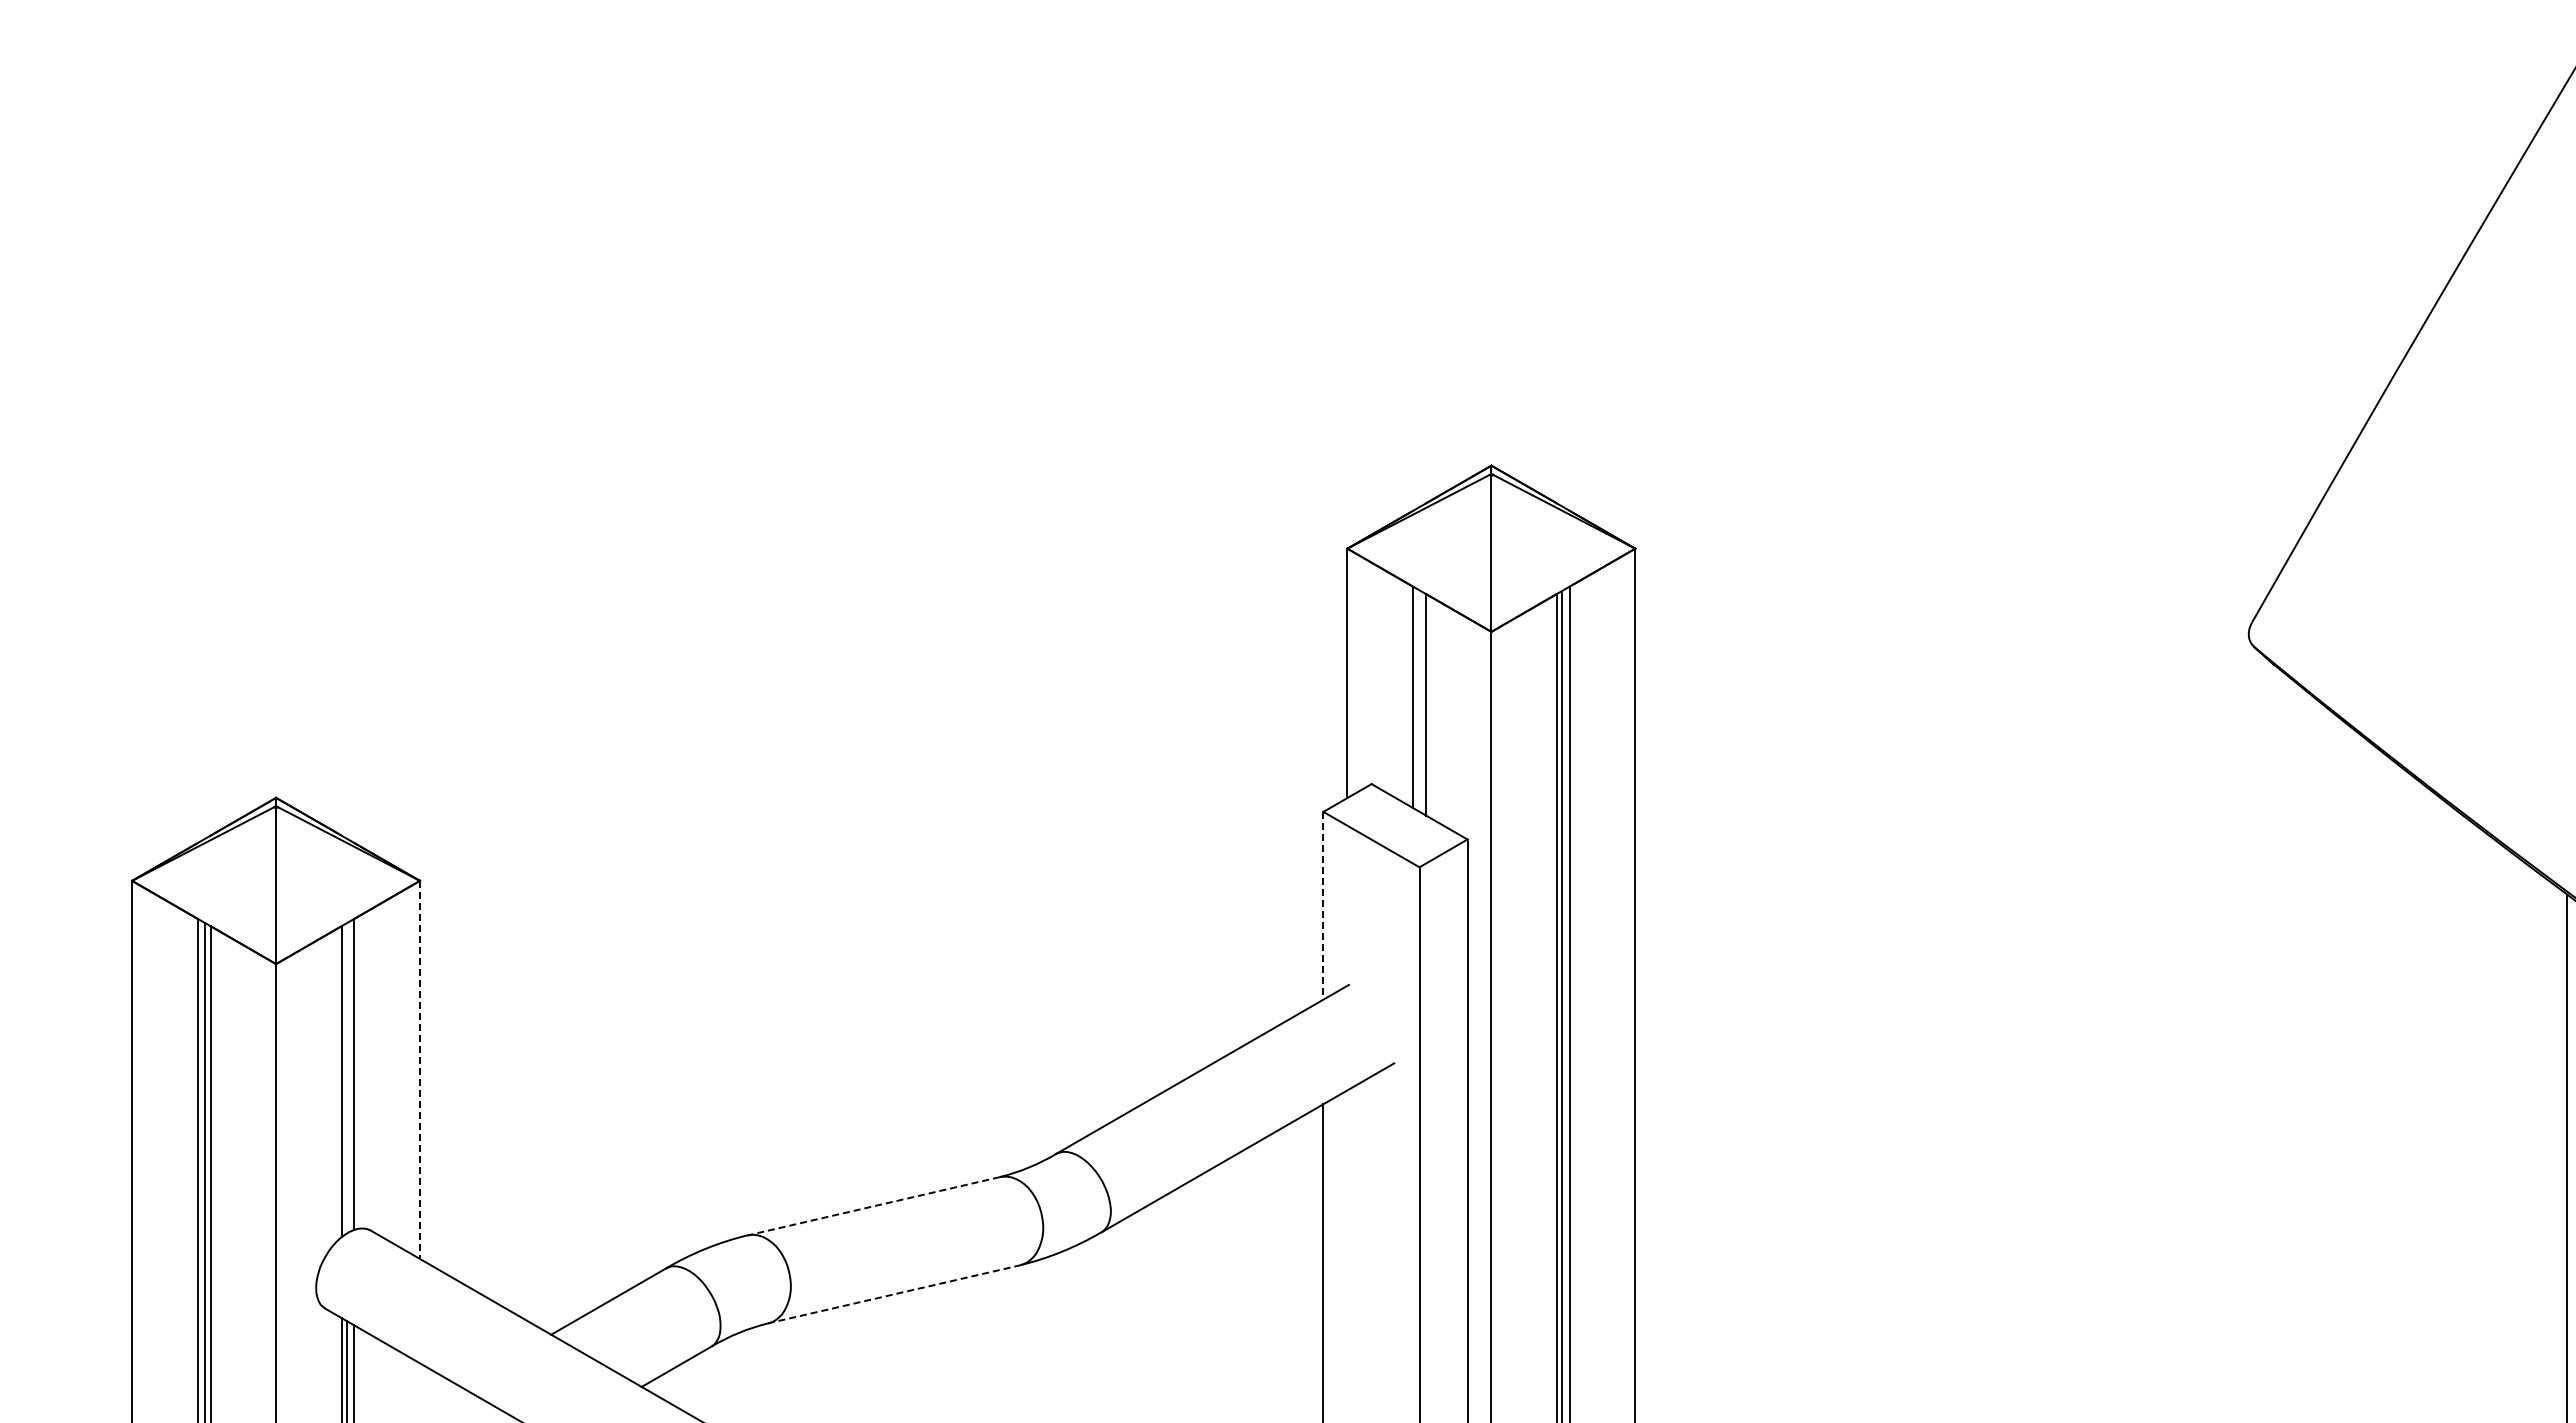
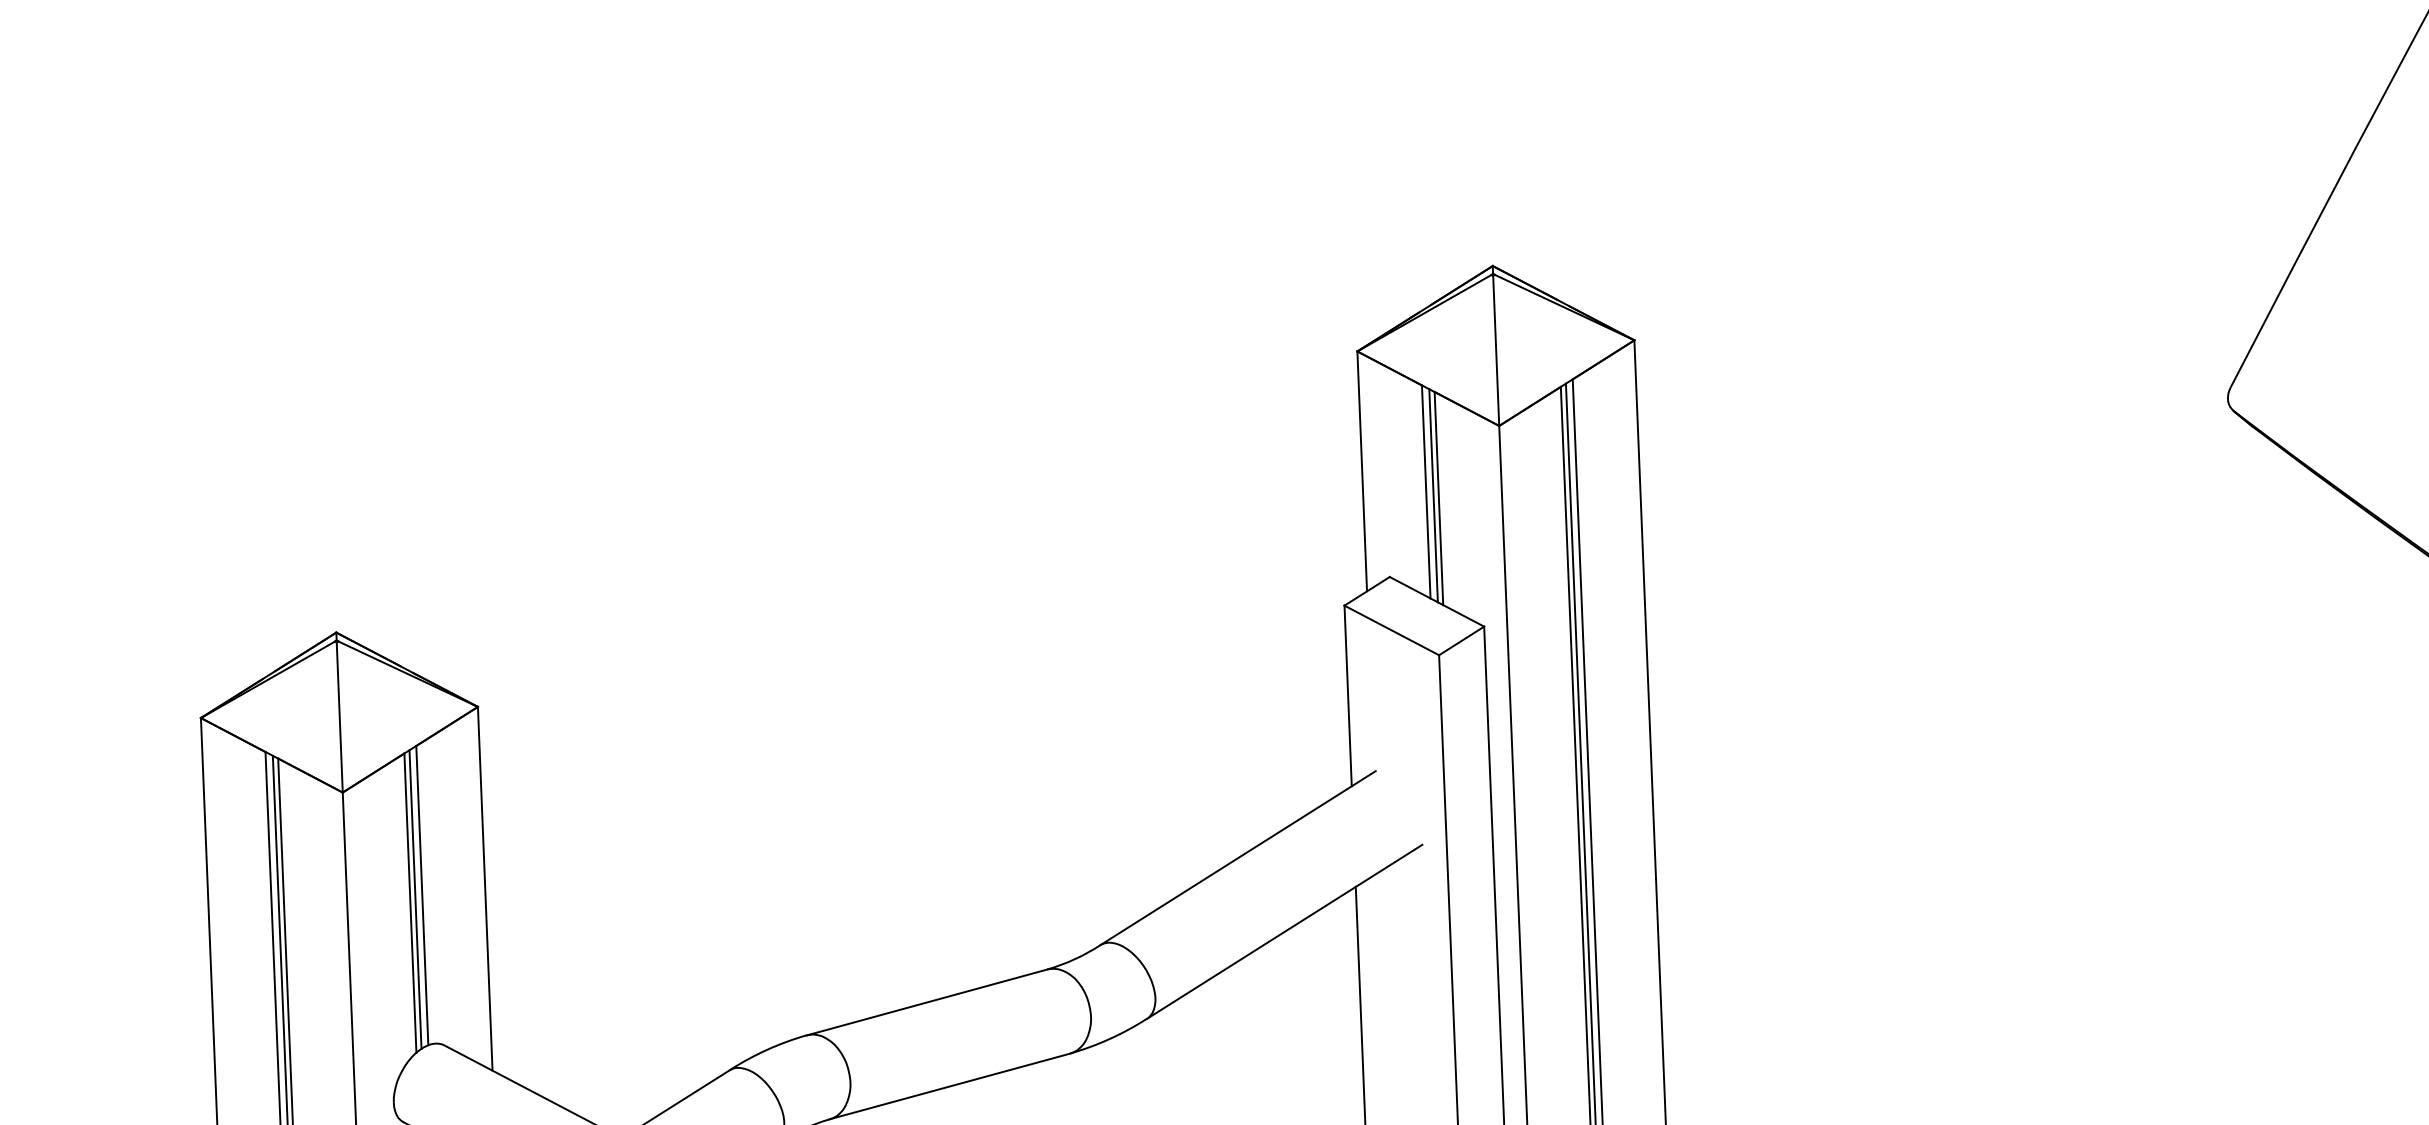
line: (1420, 701) -> (1433, 495), added
line: (1323, 905) -> (1348, 695), dashed -> solid
line: (419, 1070) -> (484, 889), dashed -> solid
line: (347, 1078) -> (415, 899), added
line: (873, 1206) -> (926, 1002), dashed -> solid
line: (894, 1294) -> (950, 1086), dashed -> solid

